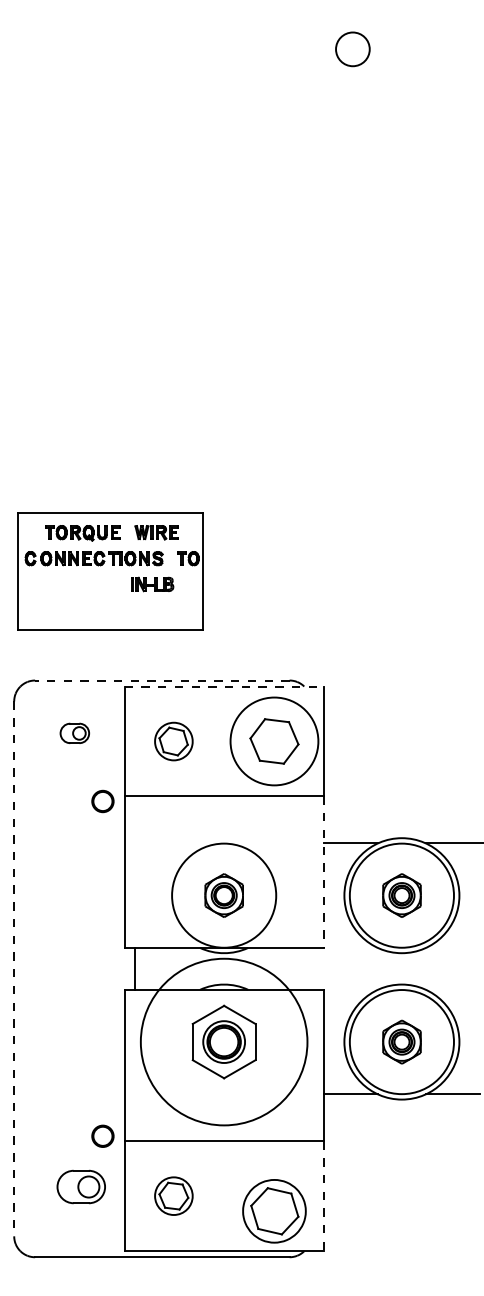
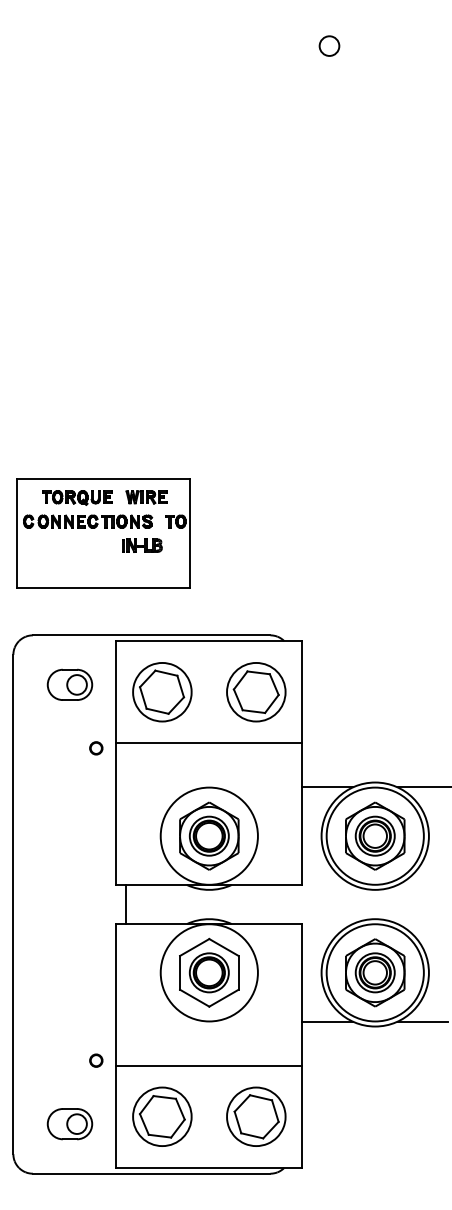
circle: (352, 48) -> (329, 45), size x0.62
line: (162, 680) -> (151, 635), dashed -> solid
line: (224, 687) -> (209, 641), dashed -> solid
part: (74, 733) -> (69, 684), size x1.67
circle: (274, 740) -> (256, 691), size x0.71
part: (173, 741) -> (162, 692), size x1.67
circle: (103, 801) -> (96, 748), size x0.62
line: (323, 872) -> (302, 814), dashed -> solid
part: (224, 894) -> (209, 835), size x1.67
part: (402, 894) -> (375, 835), size x1.67
line: (14, 968) -> (13, 904), dashed -> solid
circle: (223, 1041) -> (208, 972), size x0.62
part: (402, 1041) -> (375, 972), size x1.67
circle: (103, 1135) -> (96, 1060), size x0.62
part: (80, 1187) -> (69, 1124), moved
part: (173, 1195) -> (162, 1116), size x1.67
line: (323, 1197) -> (302, 1117), dashed -> solid
part: (274, 1210) -> (256, 1116), moved

